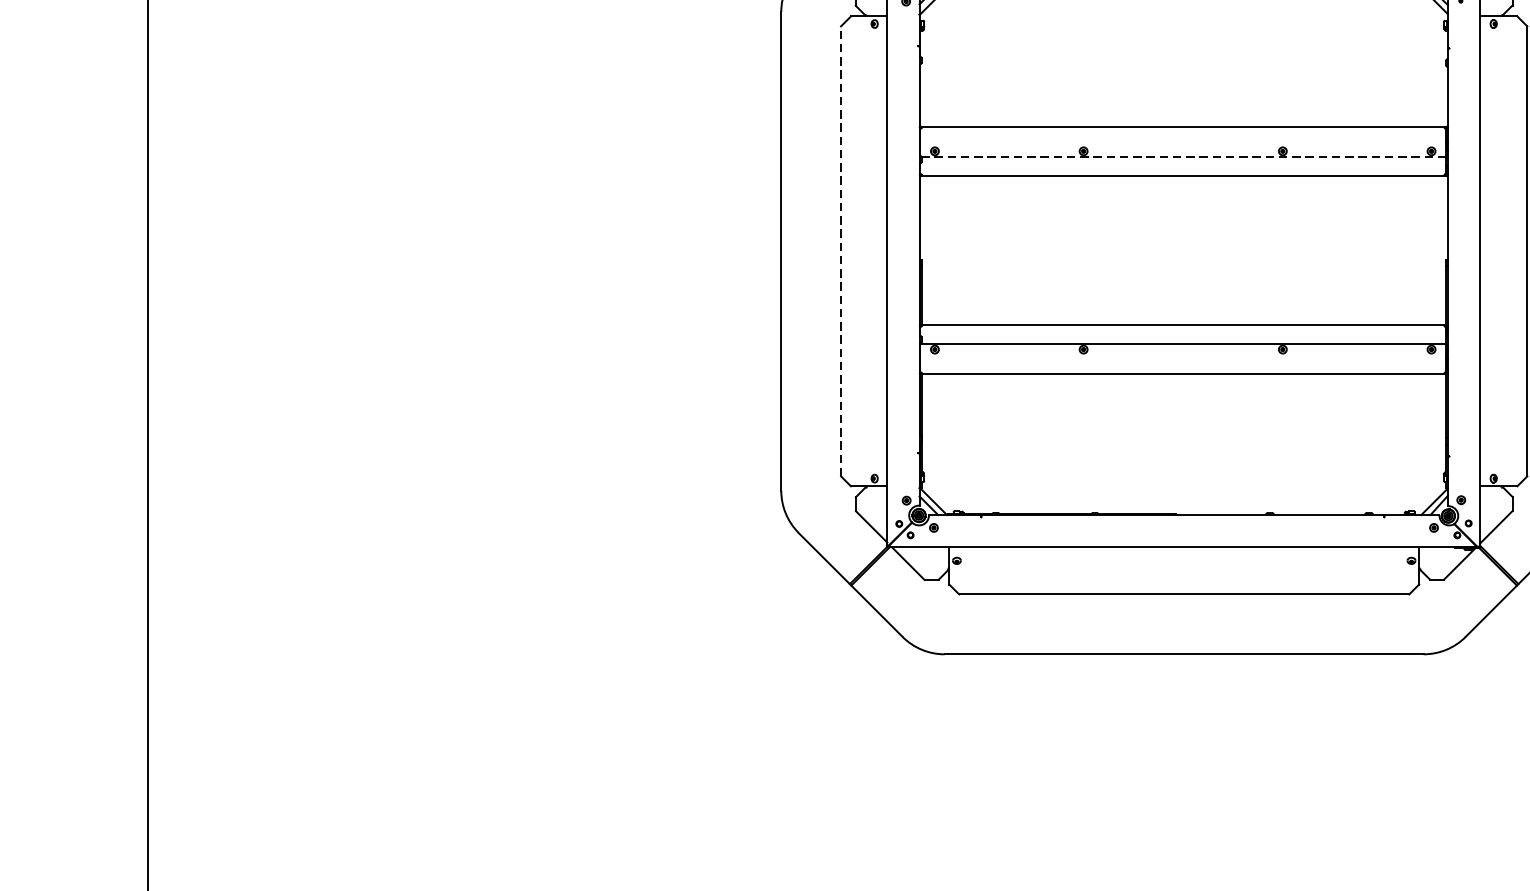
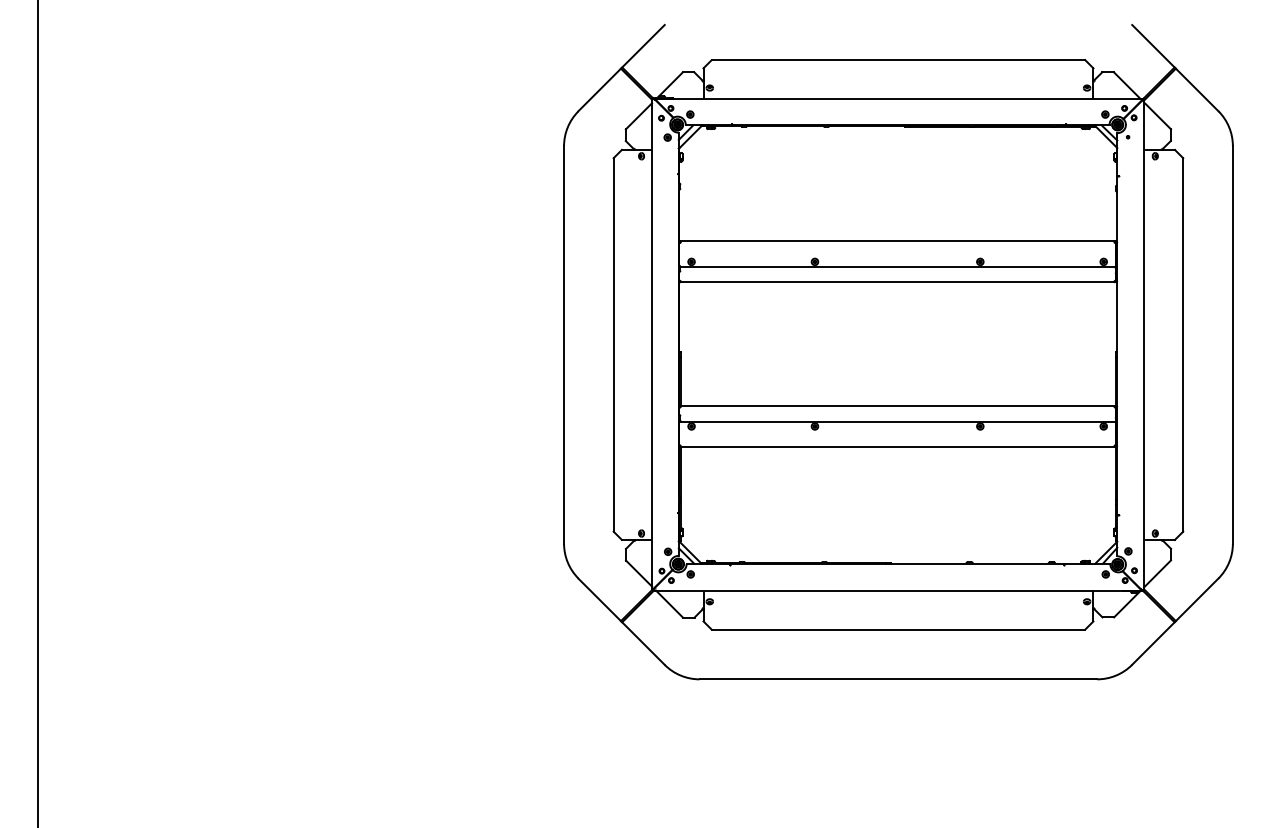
line: (1184, 156) -> (898, 266), dashed -> solid
line: (840, 250) -> (613, 344), dashed -> solid

